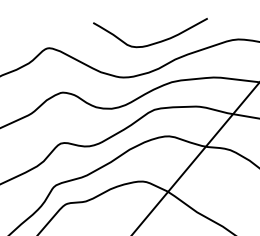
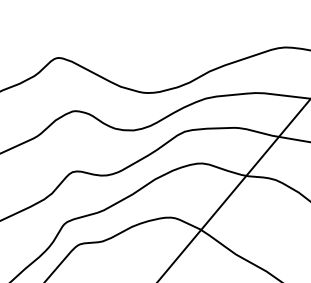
curve: (154, 42) -> (184, 51), removed

